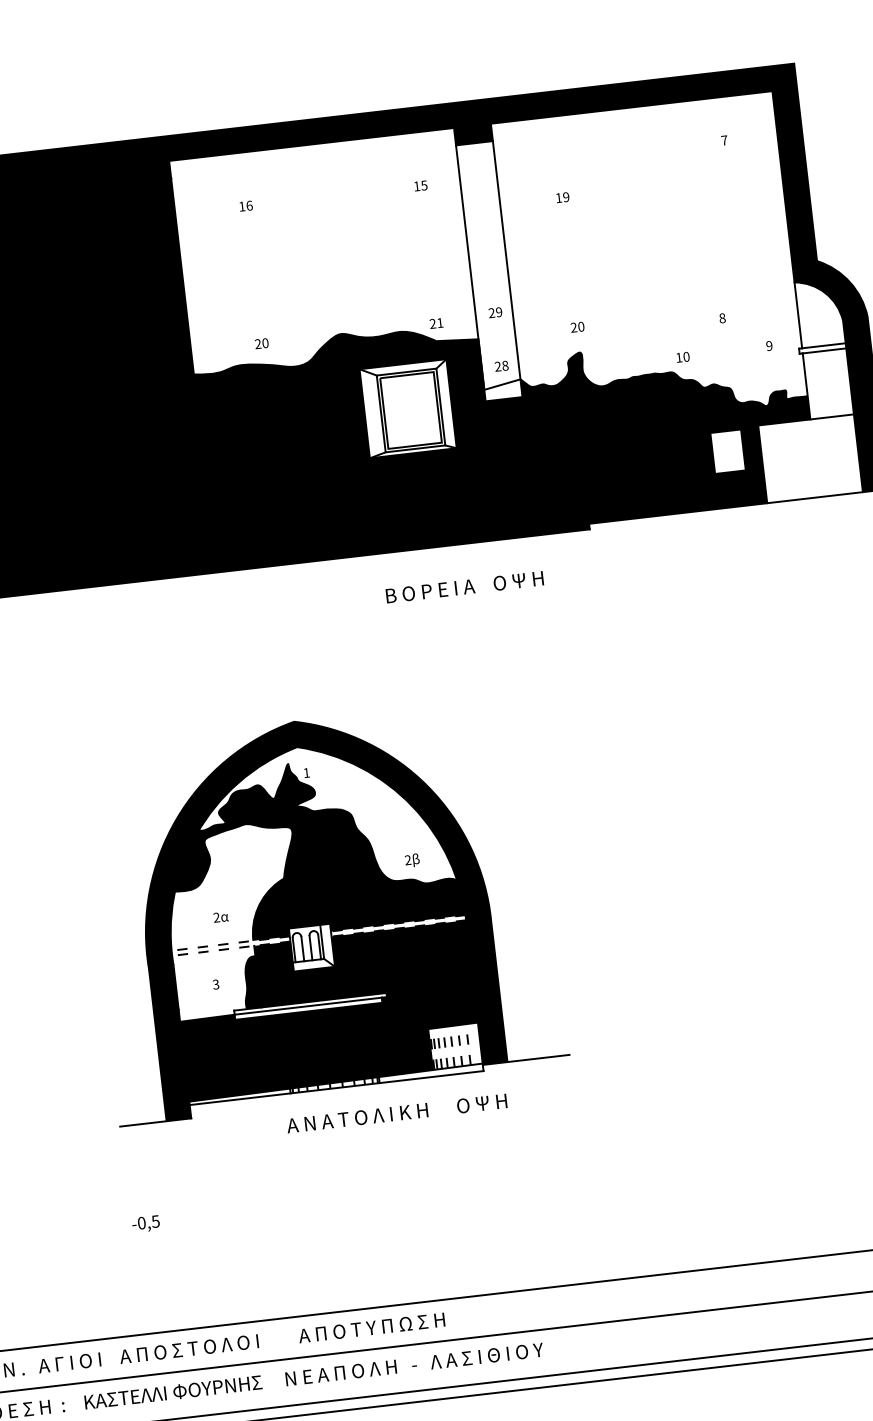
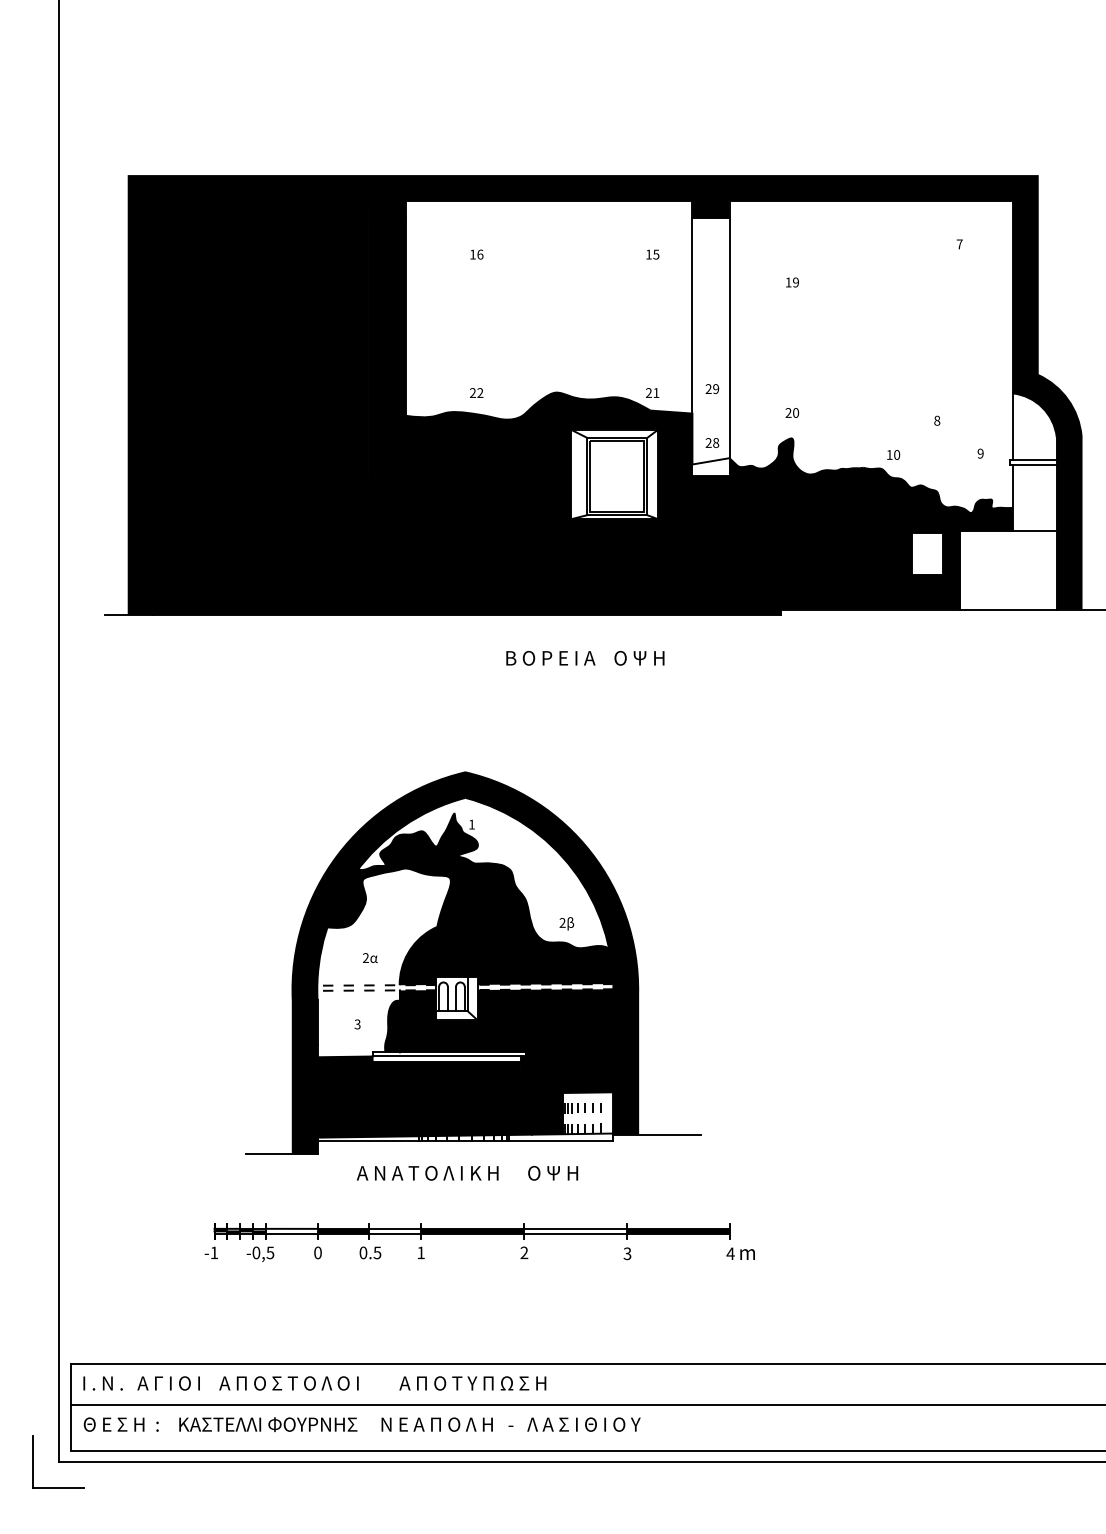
text: (265, 343) -> (480, 393), 20 -> 22
text: (464, 587) -> (585, 658), moved
text: (397, 1113) -> (467, 1173), moved
part: (361, 1179) -> (479, 1234), added

